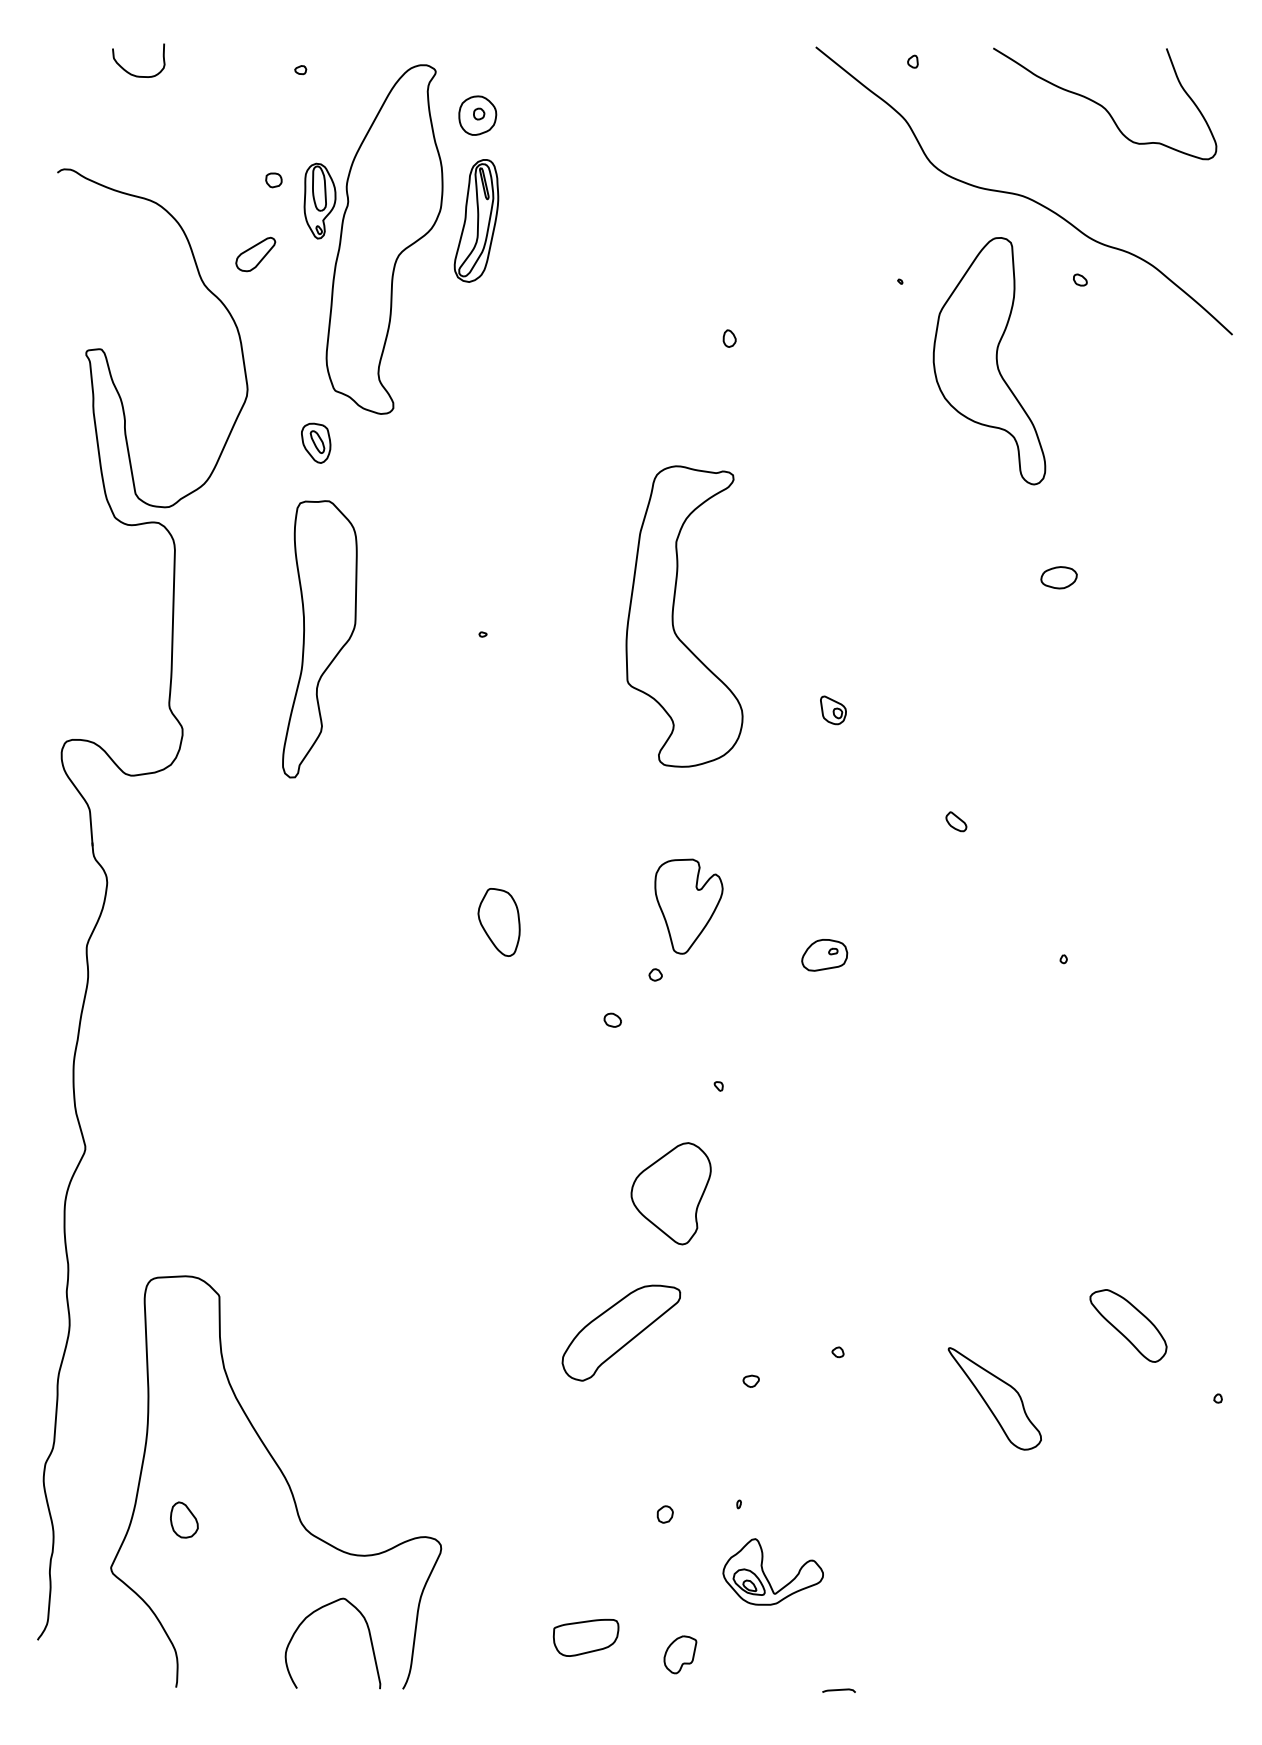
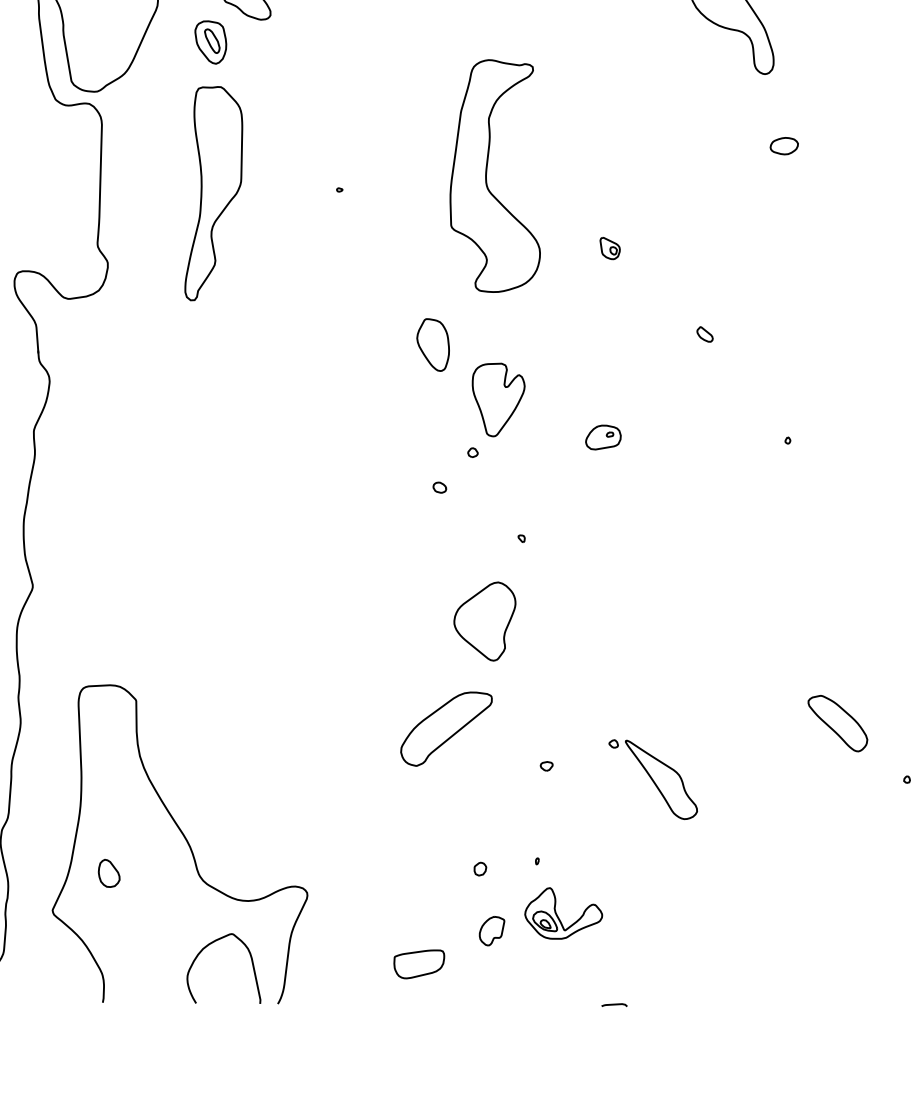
part: (316, 442) -> (211, 41), size x1.4
part: (498, 922) -> (432, 345), moved
part: (994, 1398) -> (661, 779), moved
part: (680, 1654) -> (492, 930), moved

